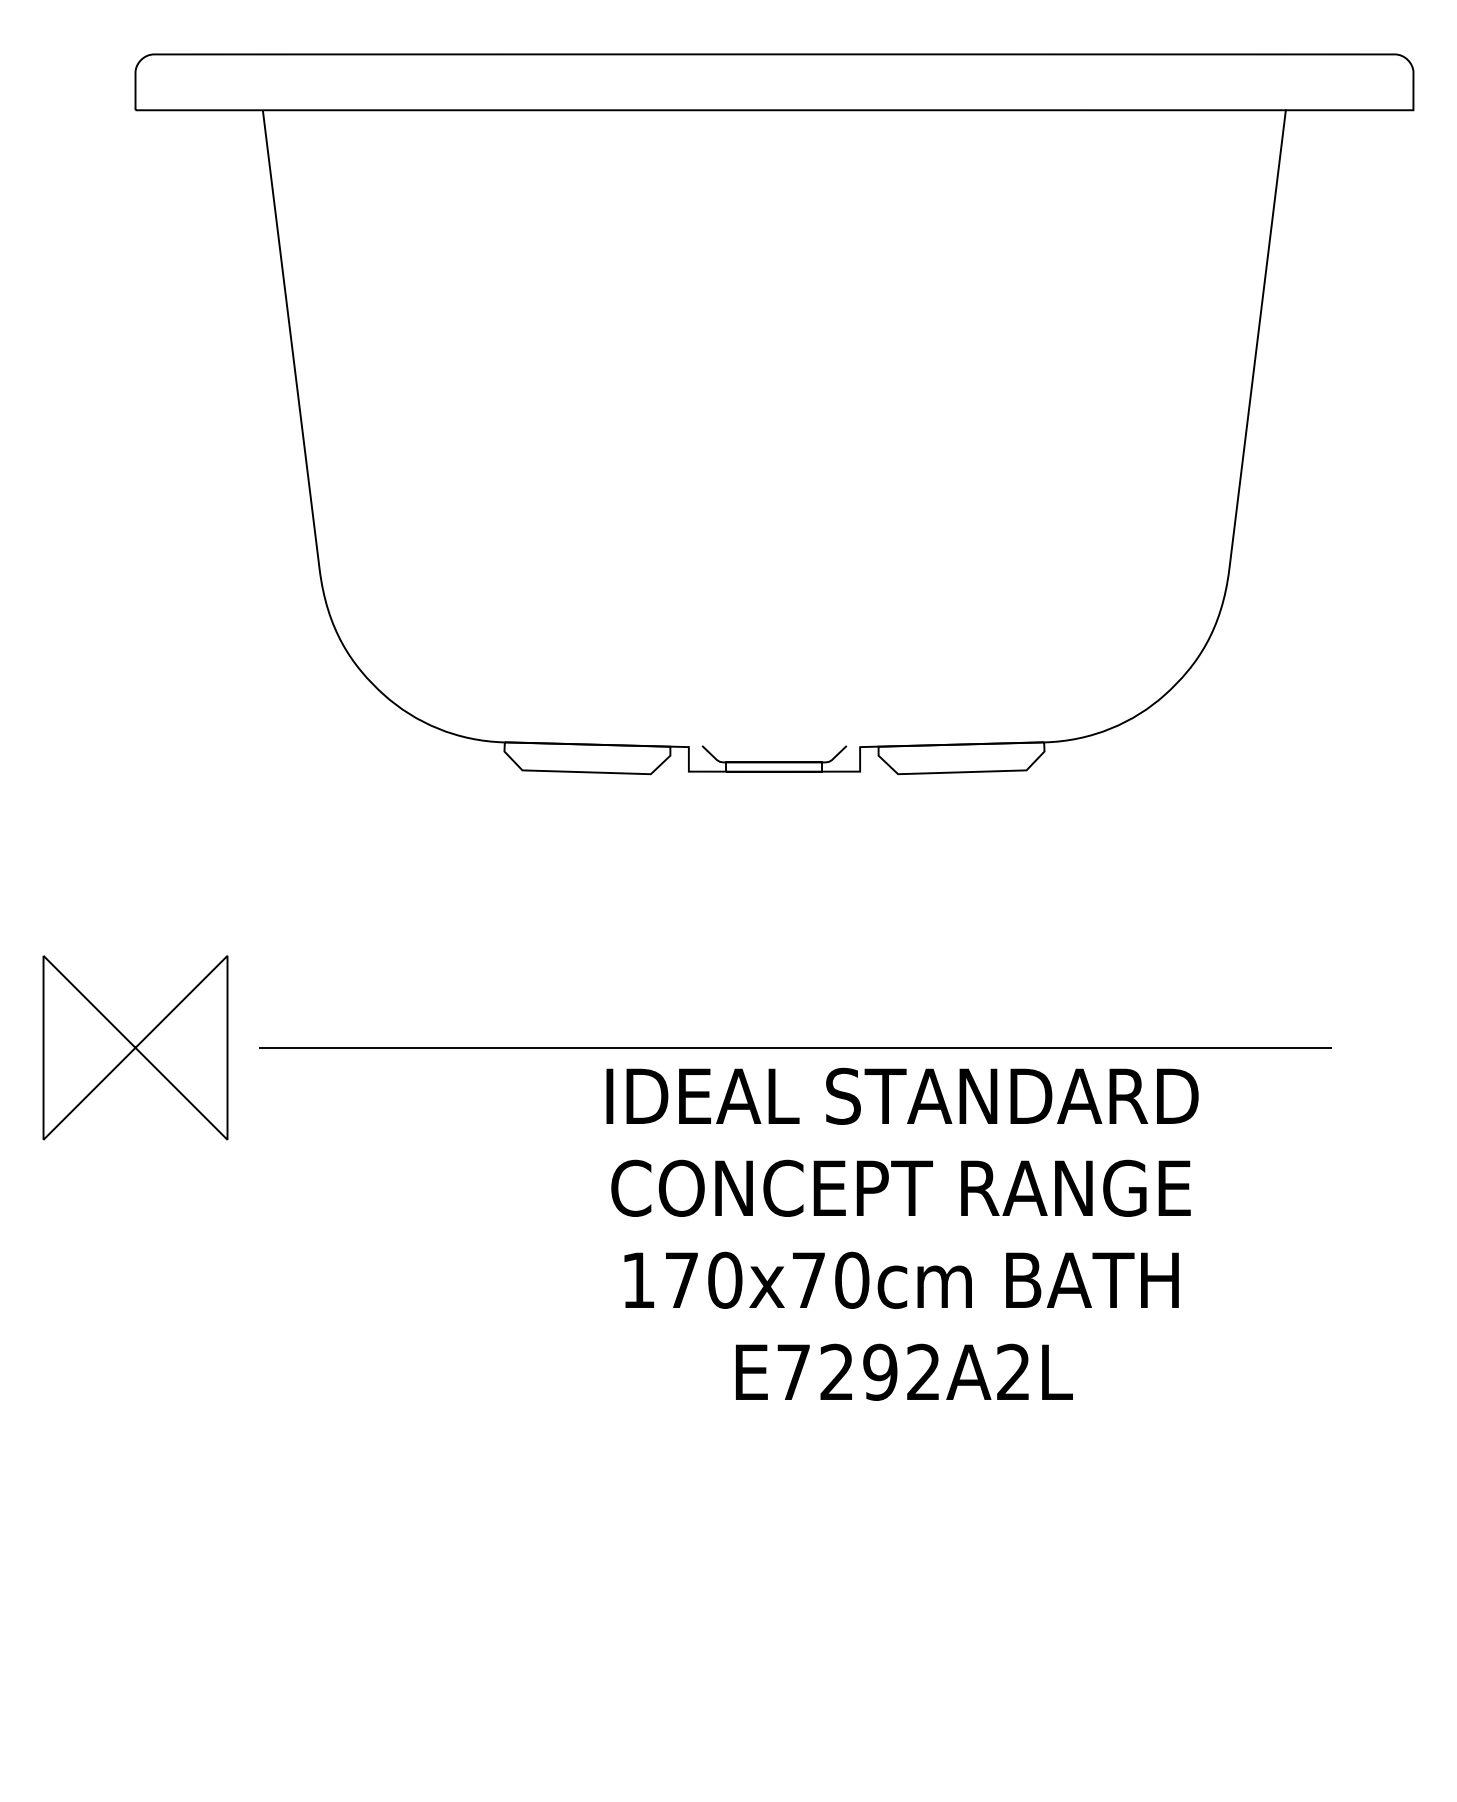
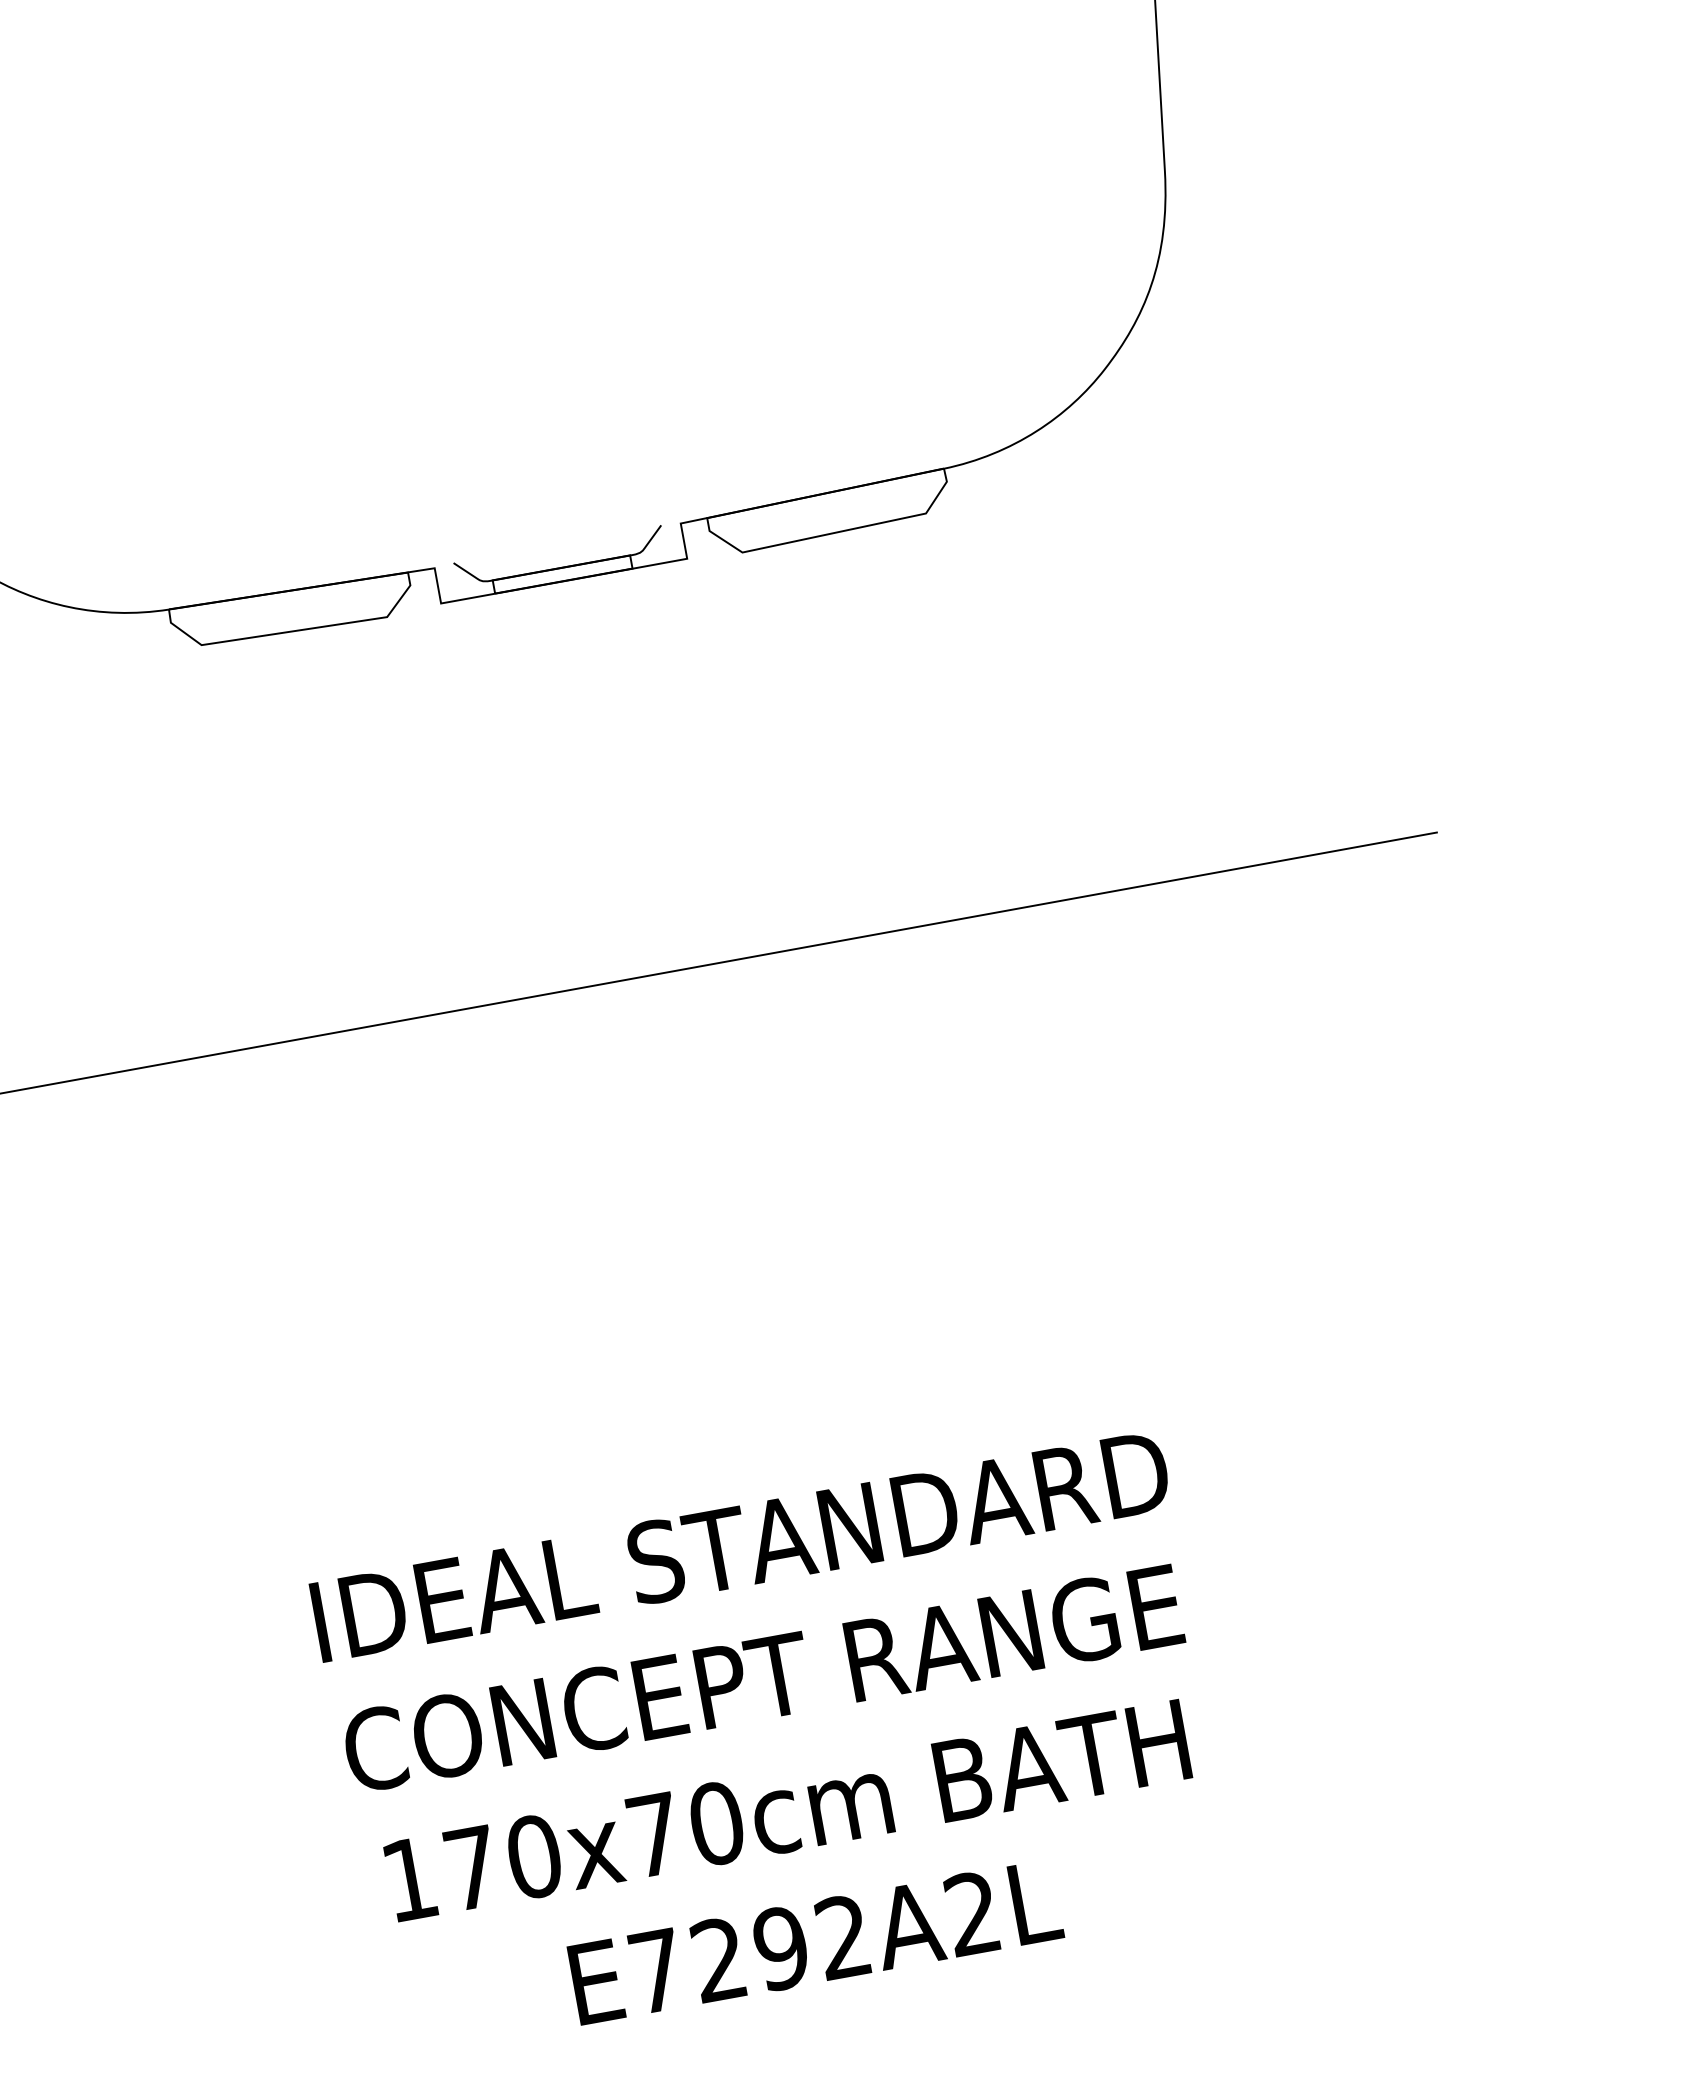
text: (902, 1233) -> (776, 1743), moved

